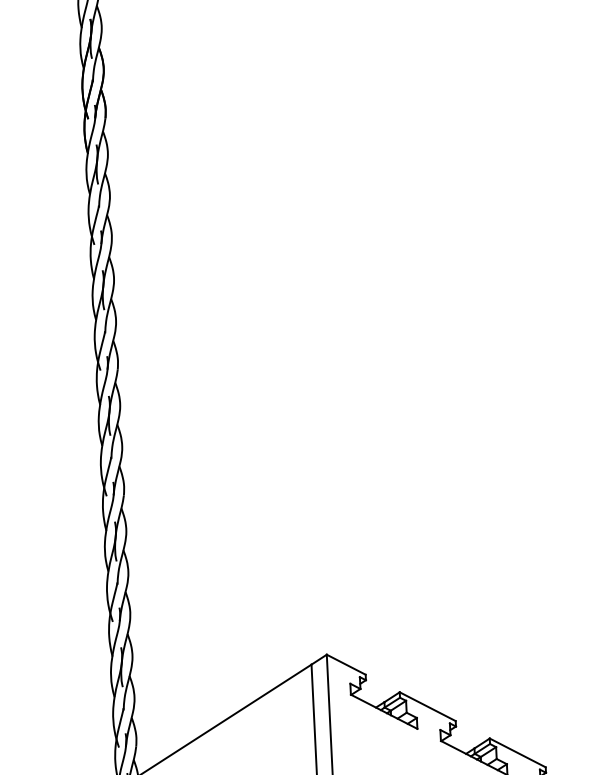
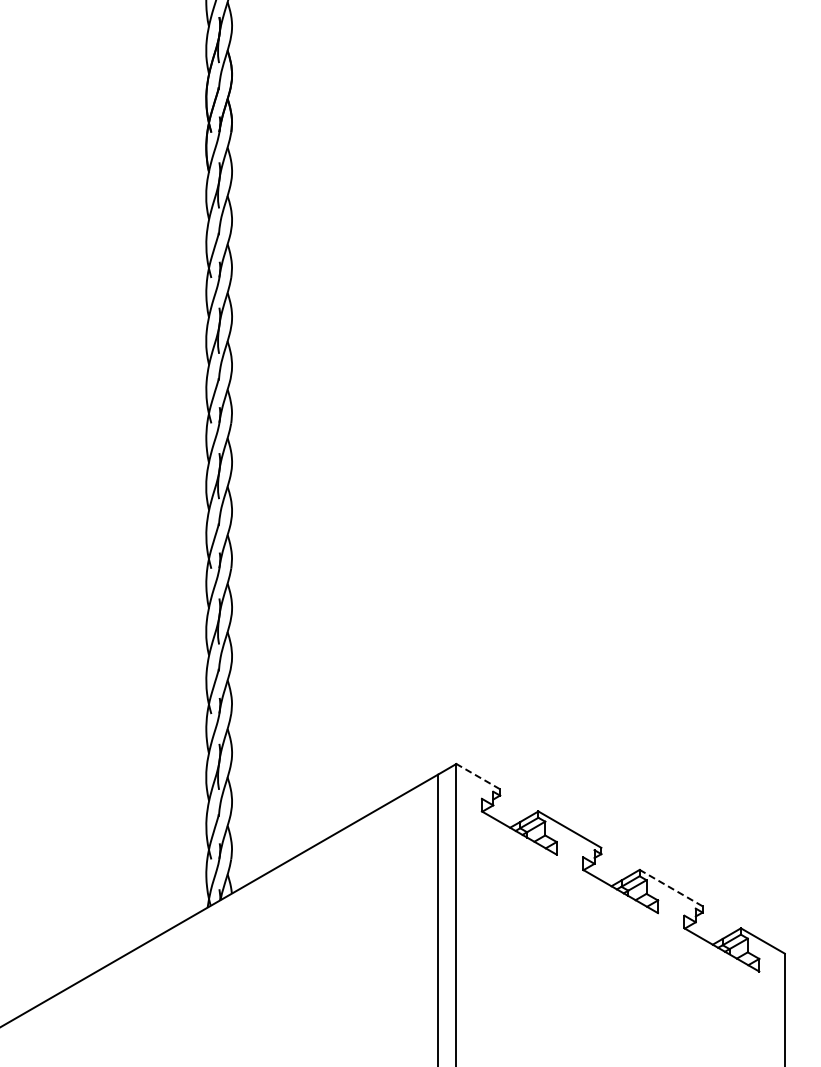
line: (345, 664) -> (477, 776), solid -> dashed
line: (517, 752) -> (670, 887), solid -> dashed

